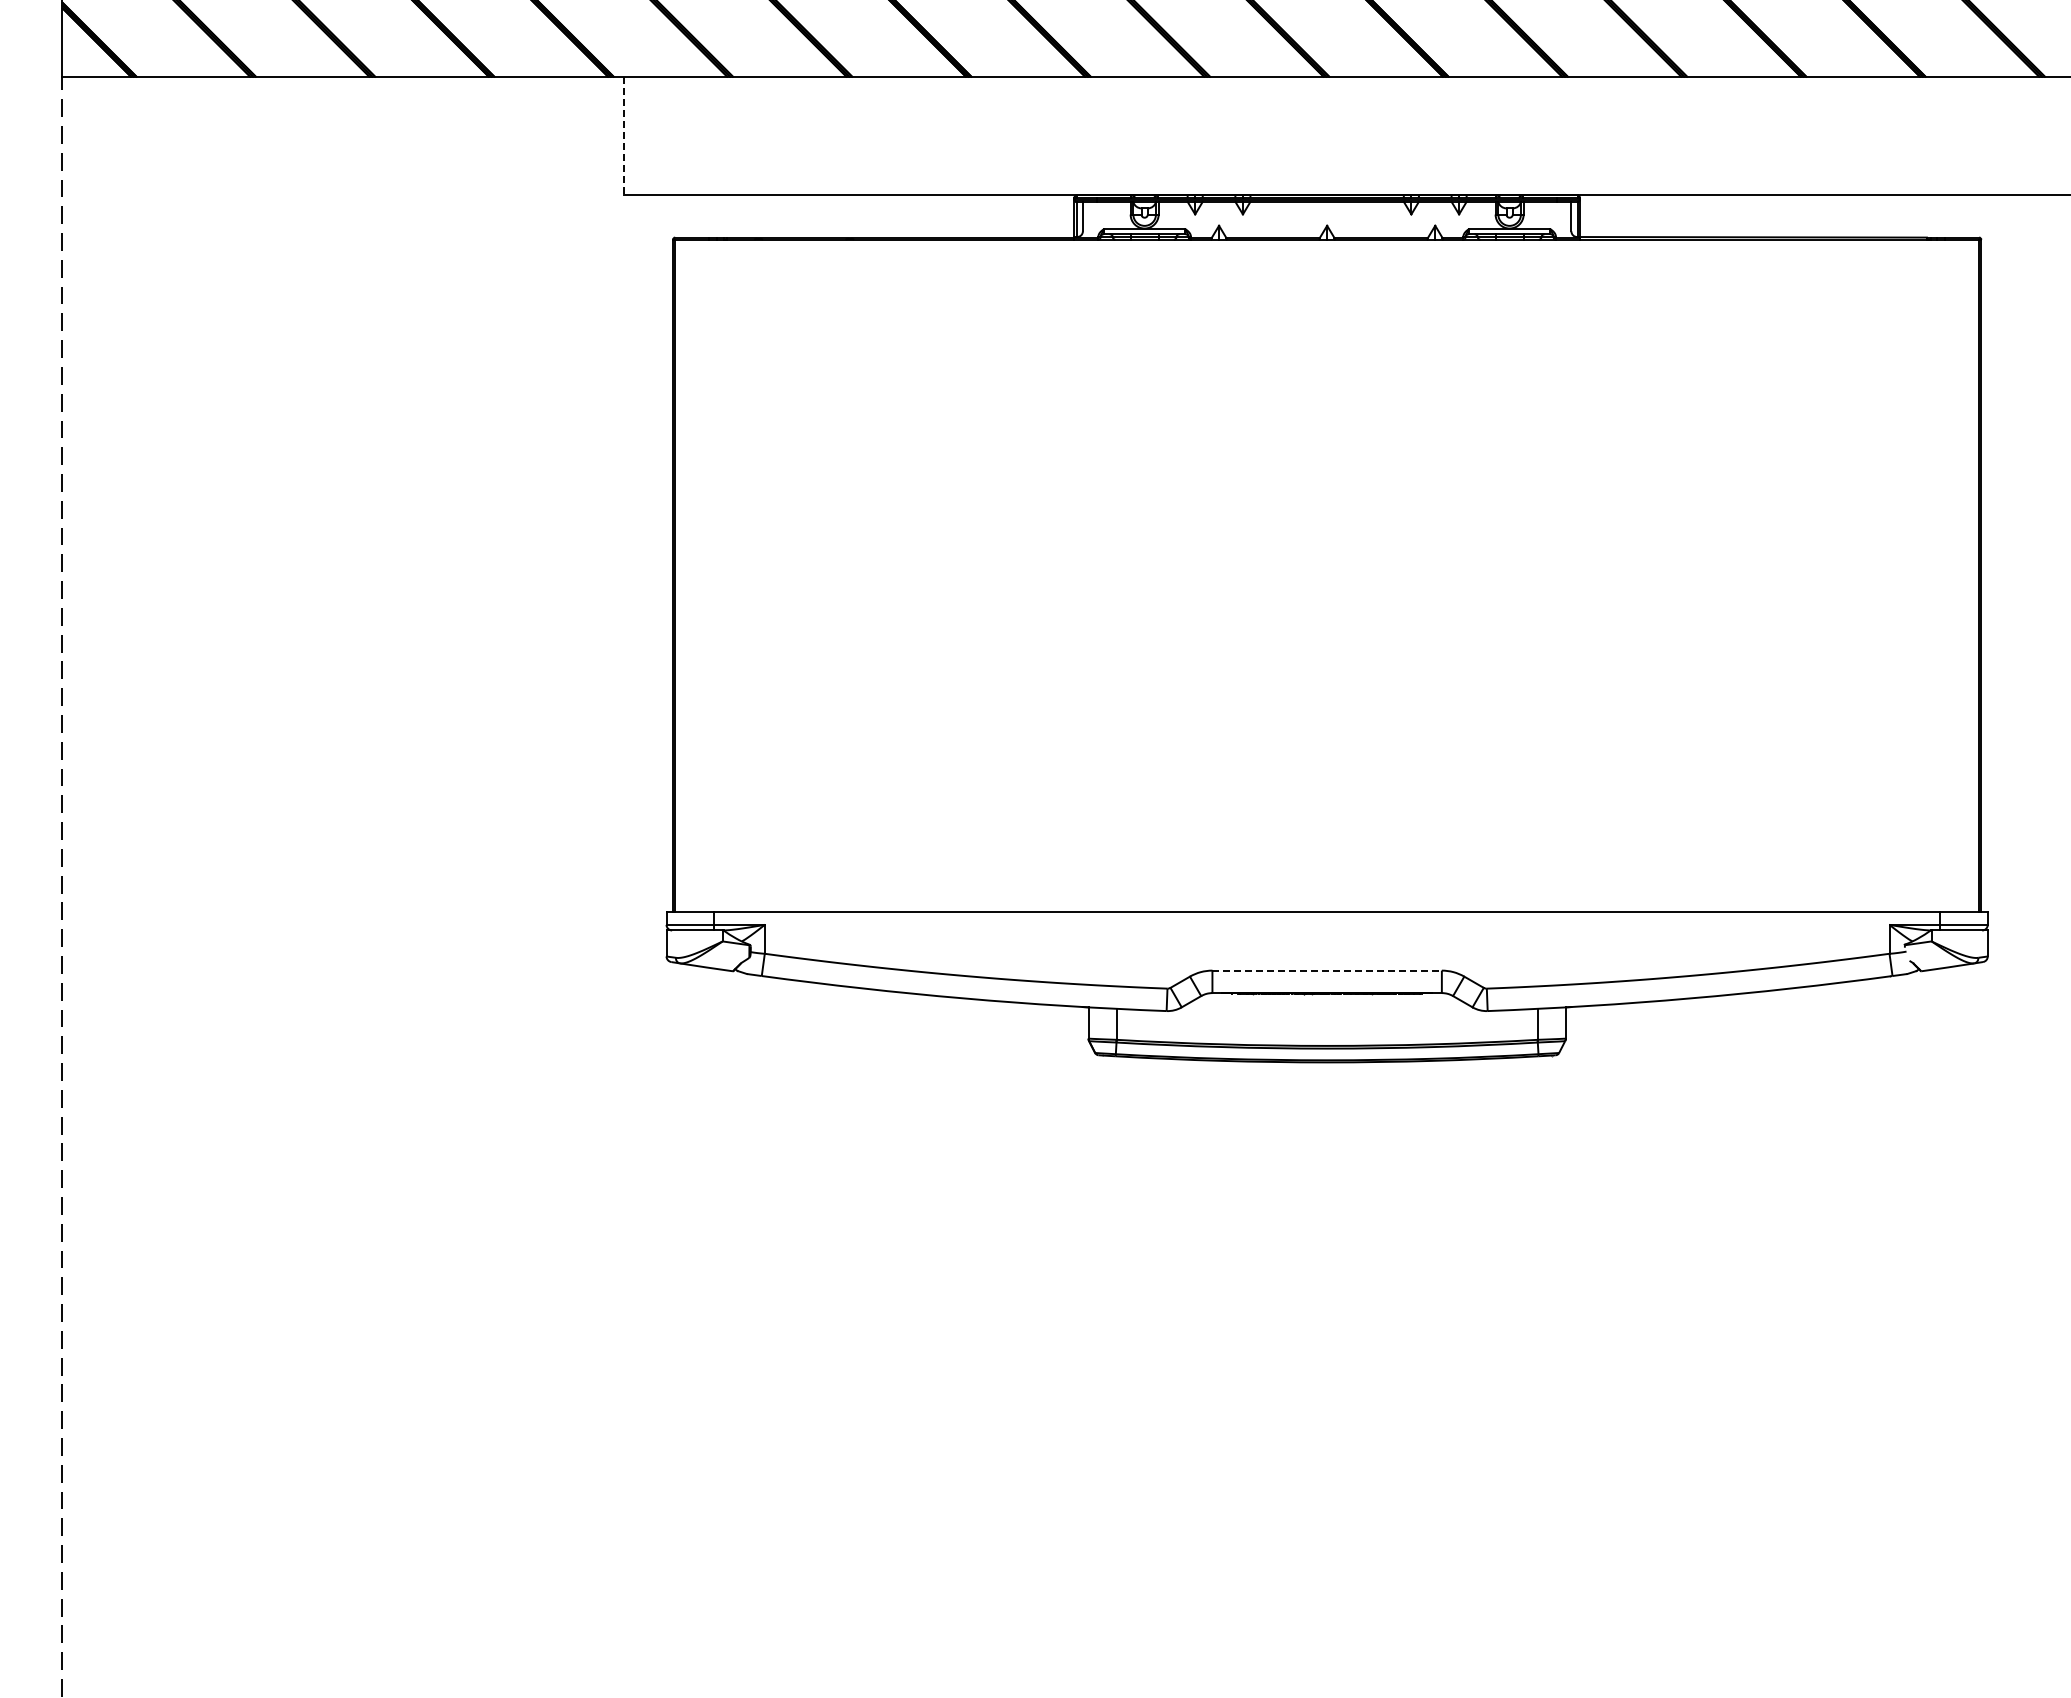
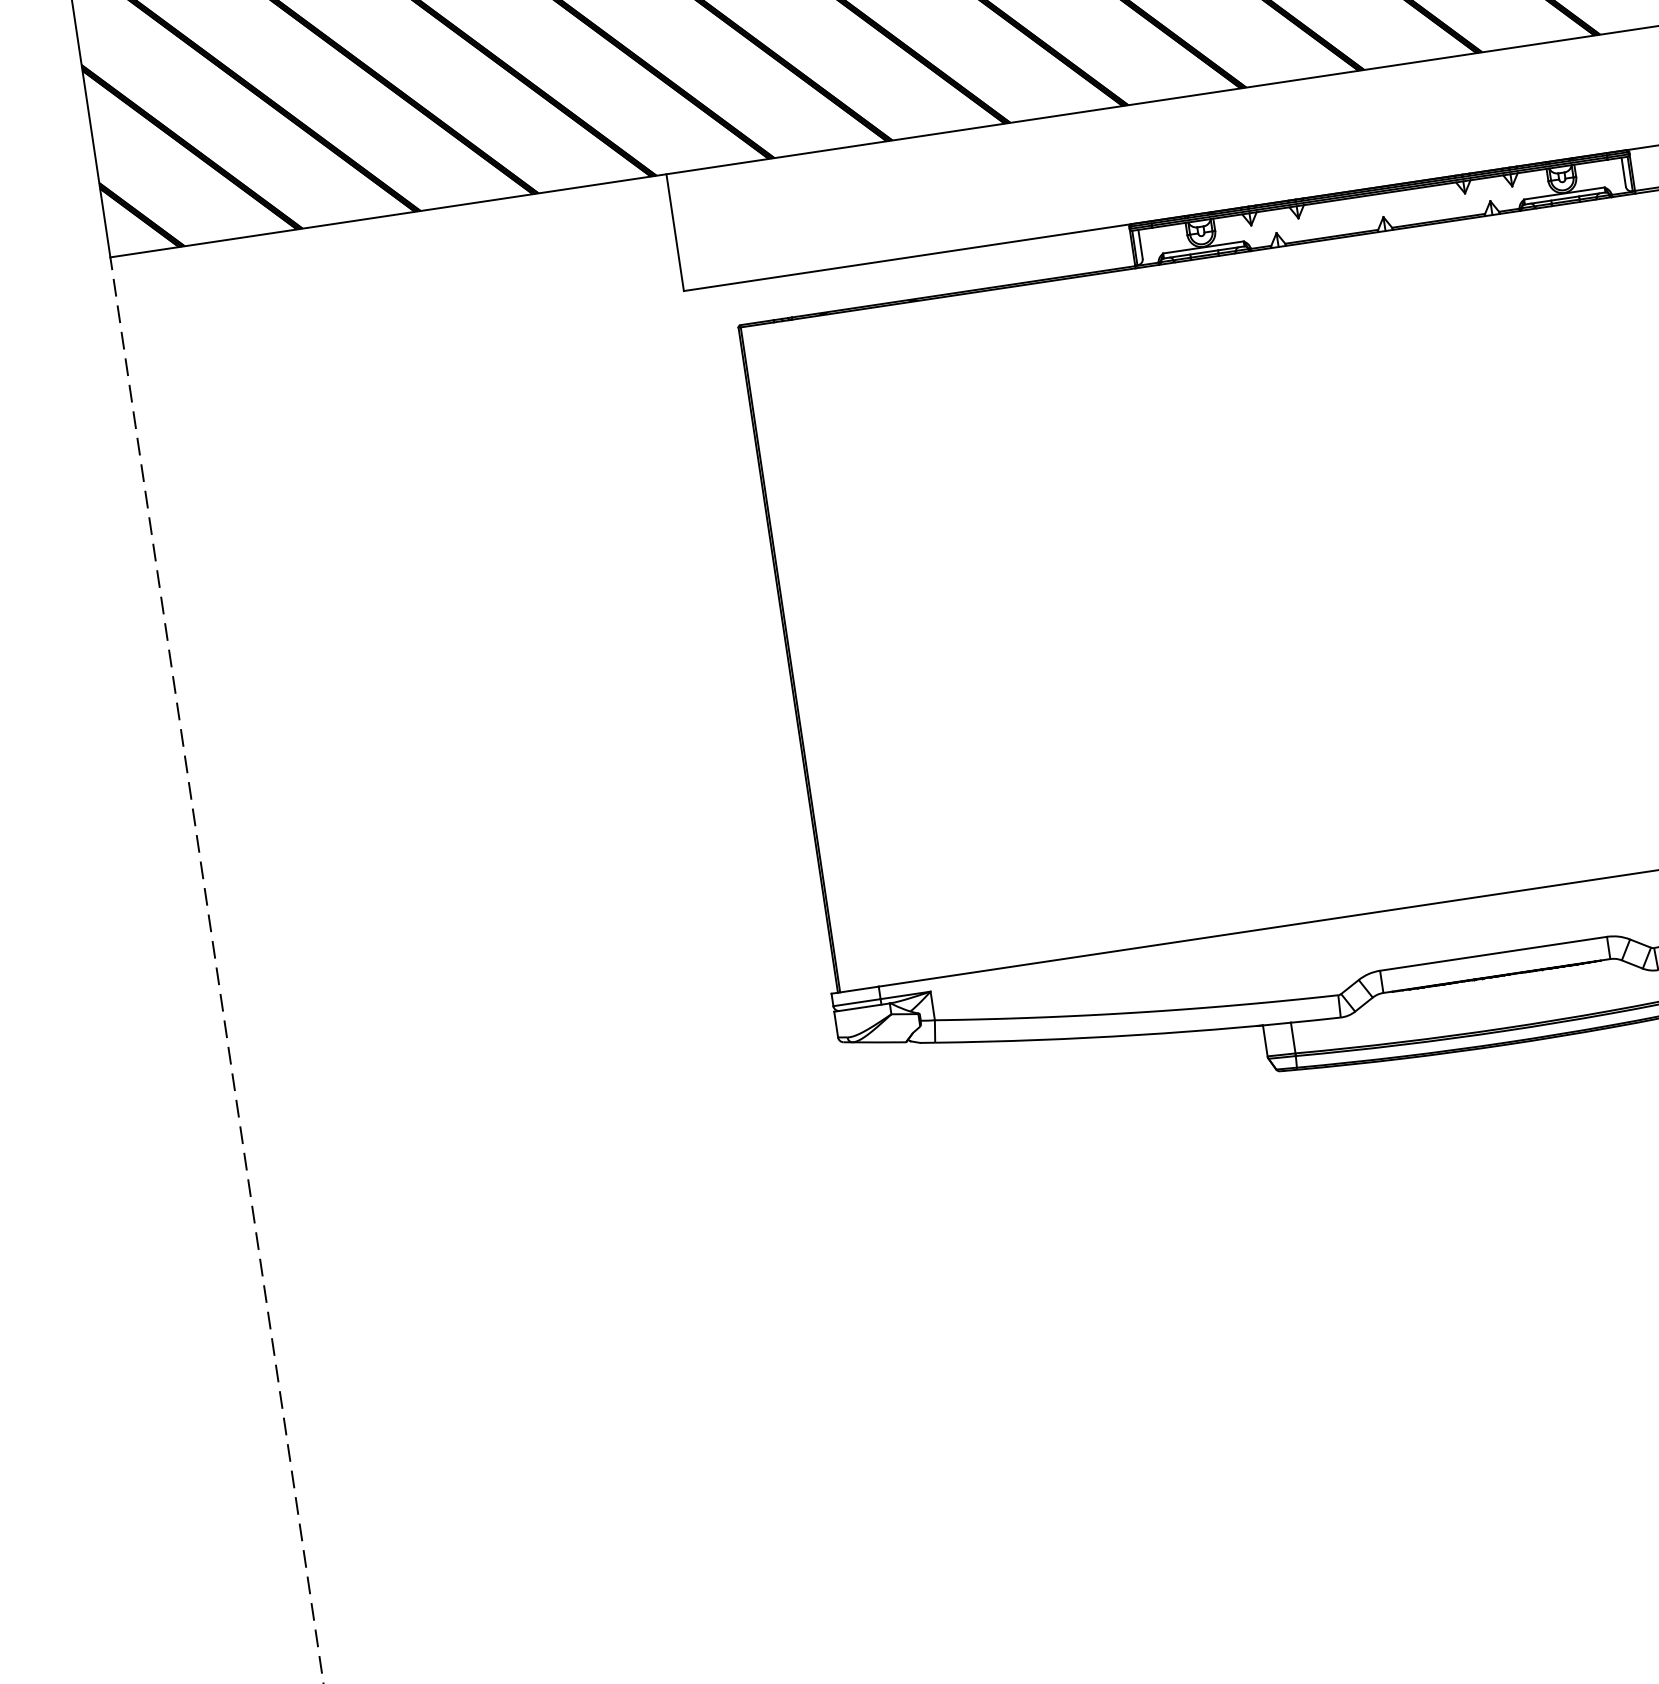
line: (624, 136) -> (675, 232), dashed -> solid
line: (1327, 970) -> (1493, 953), dashed -> solid

